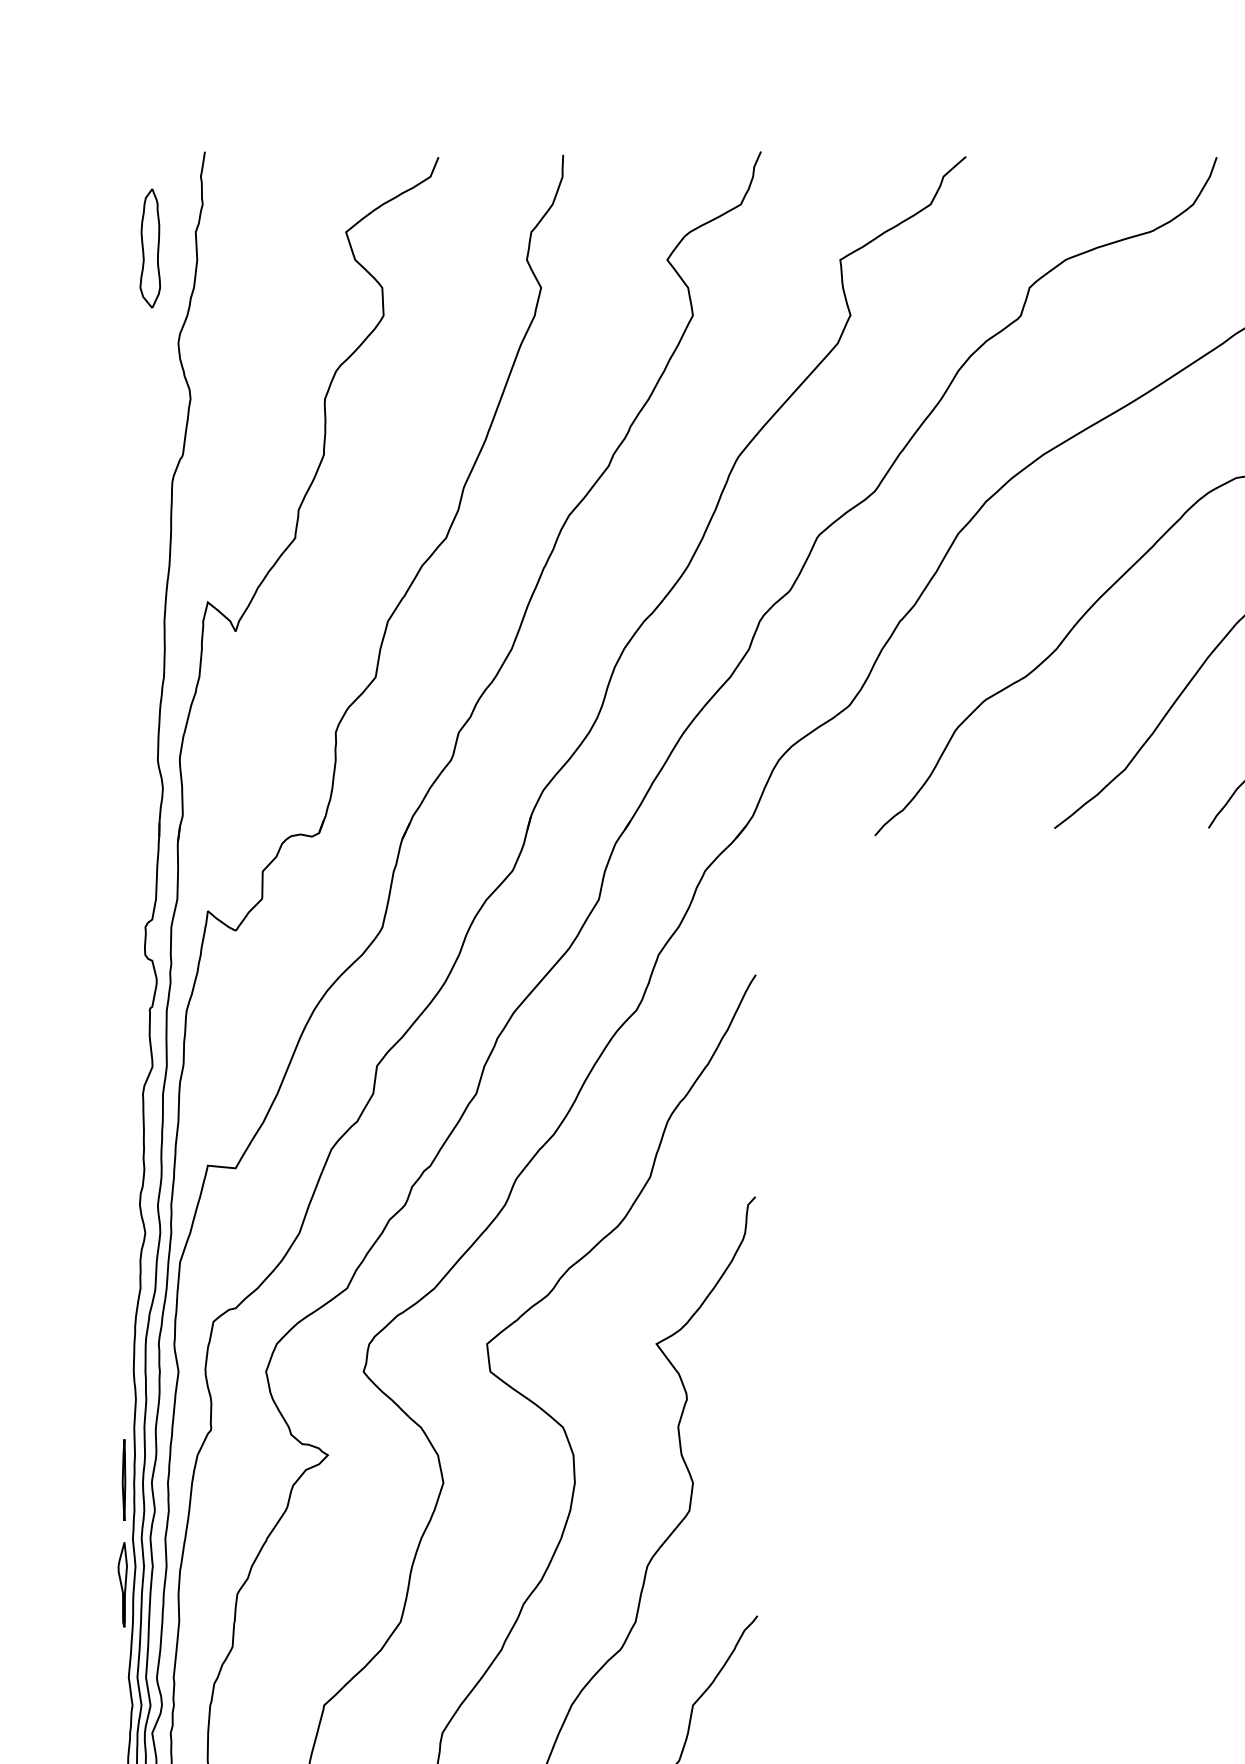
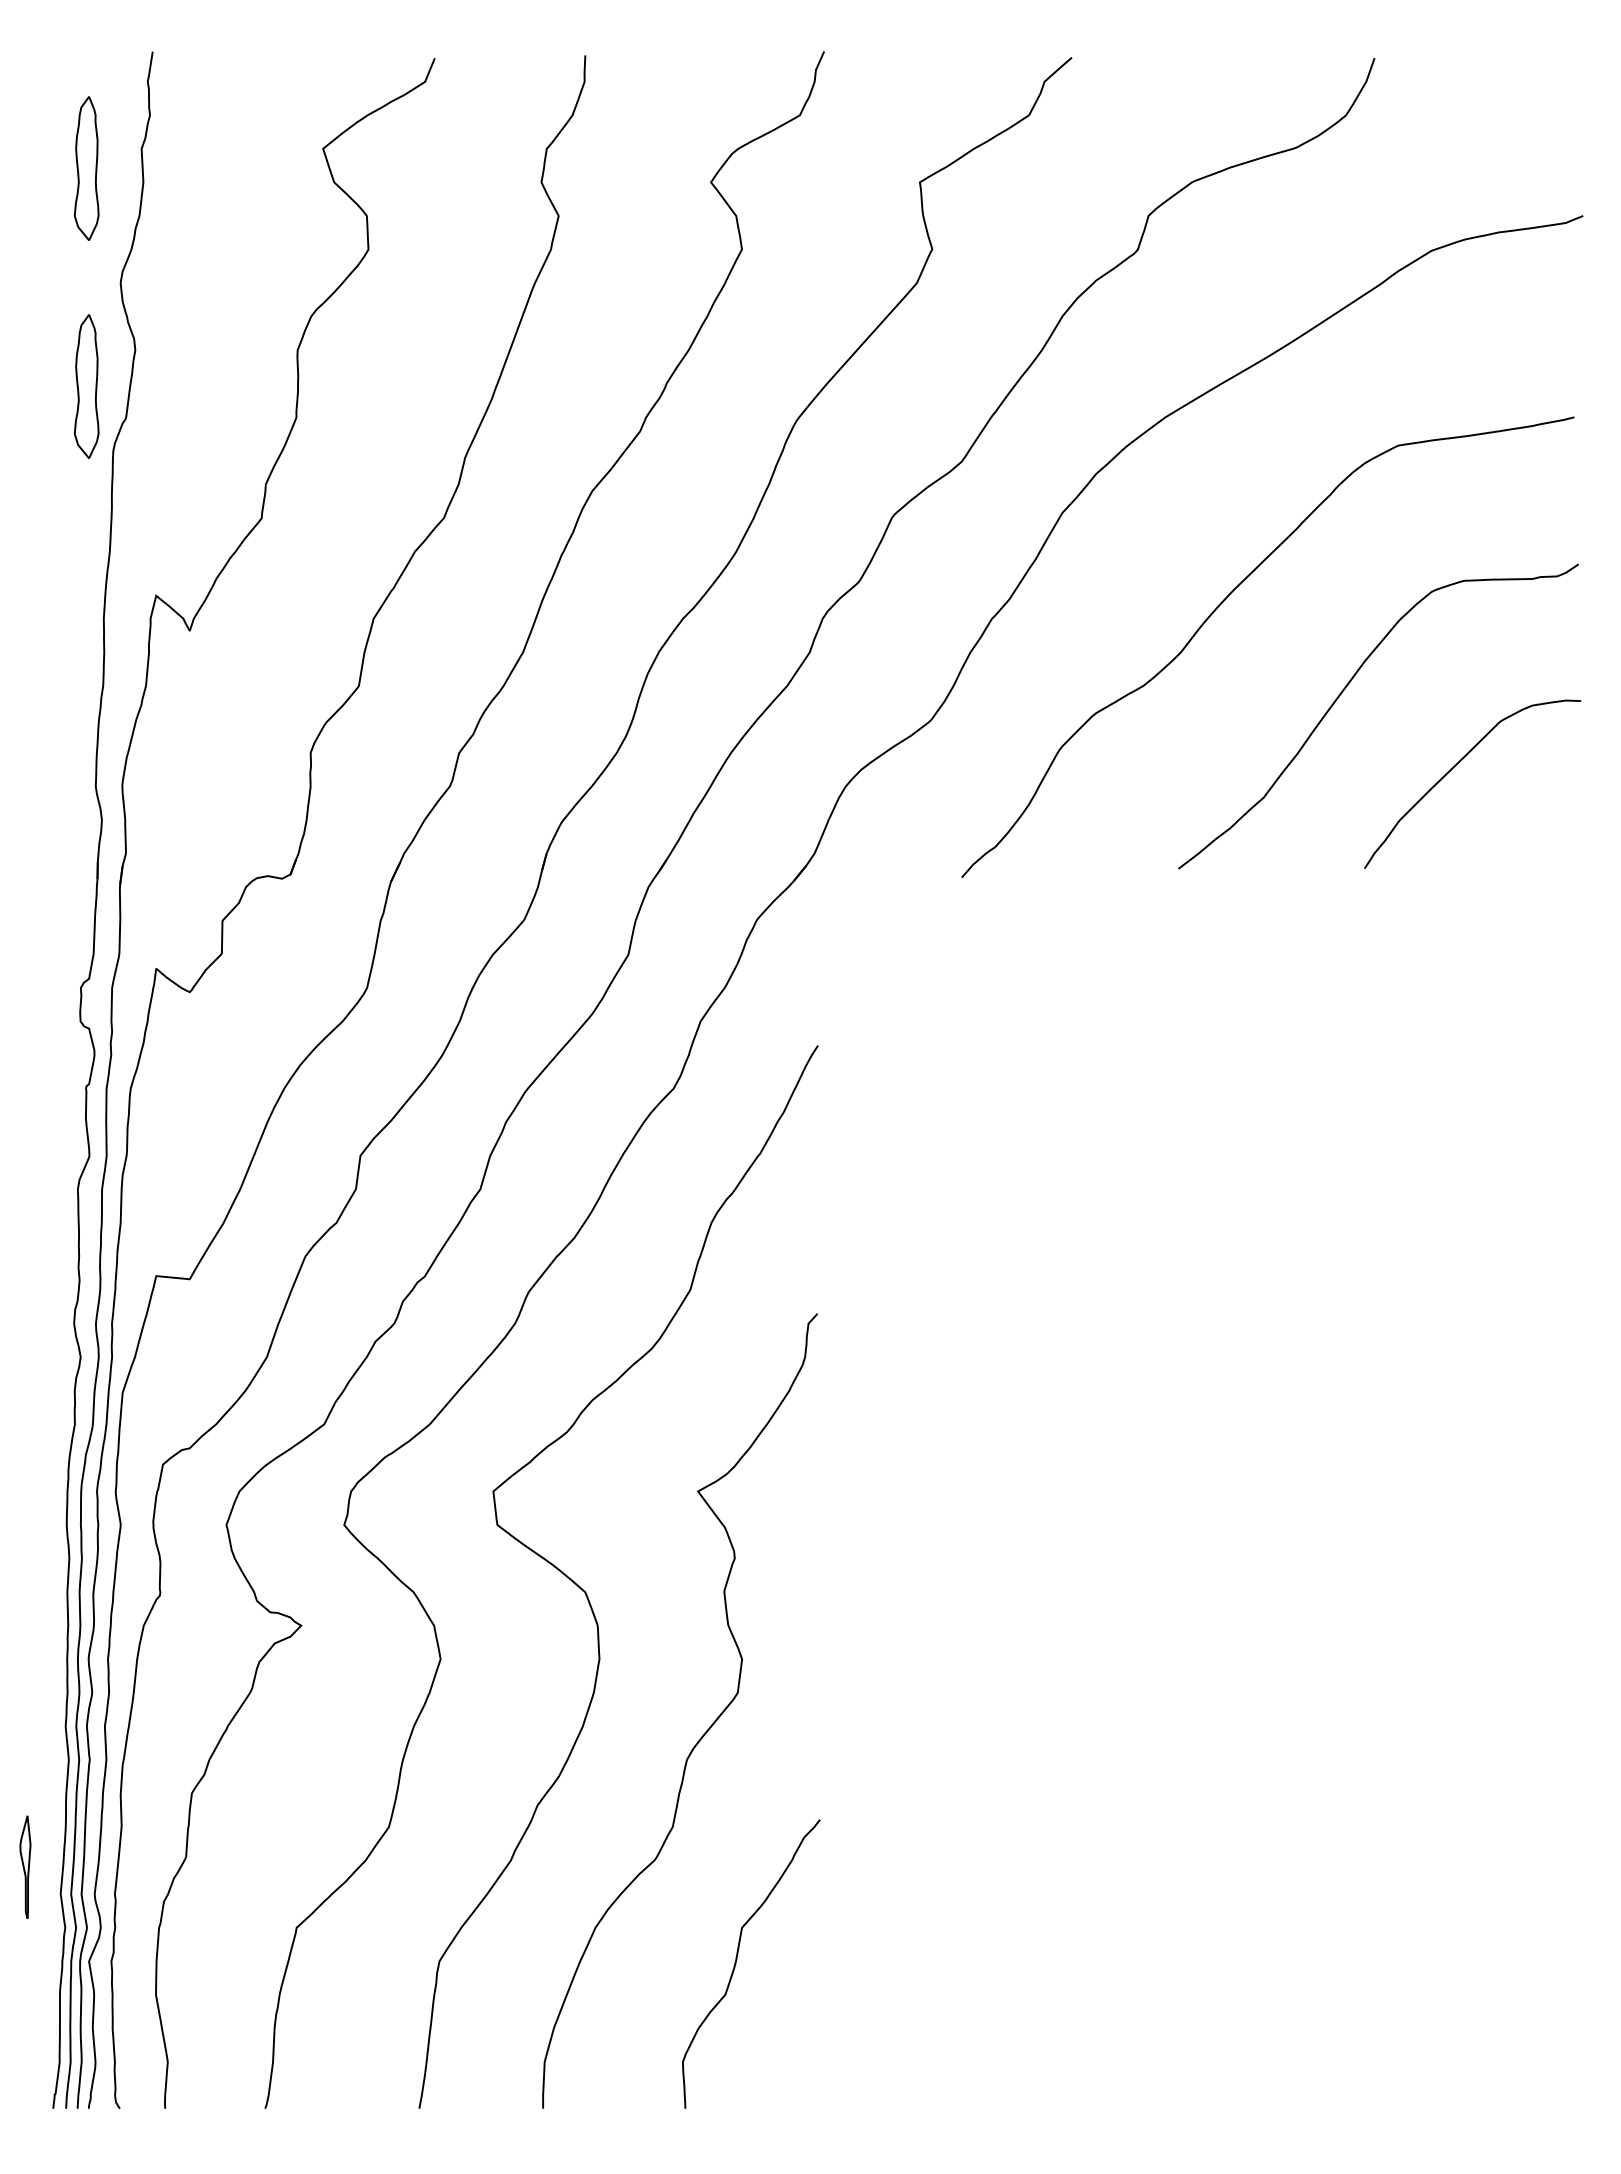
part: (150, 429) -> (86, 386), added
part: (123, 1479) -> (54, 1655), removed
part: (122, 1584) -> (25, 1866), moved

